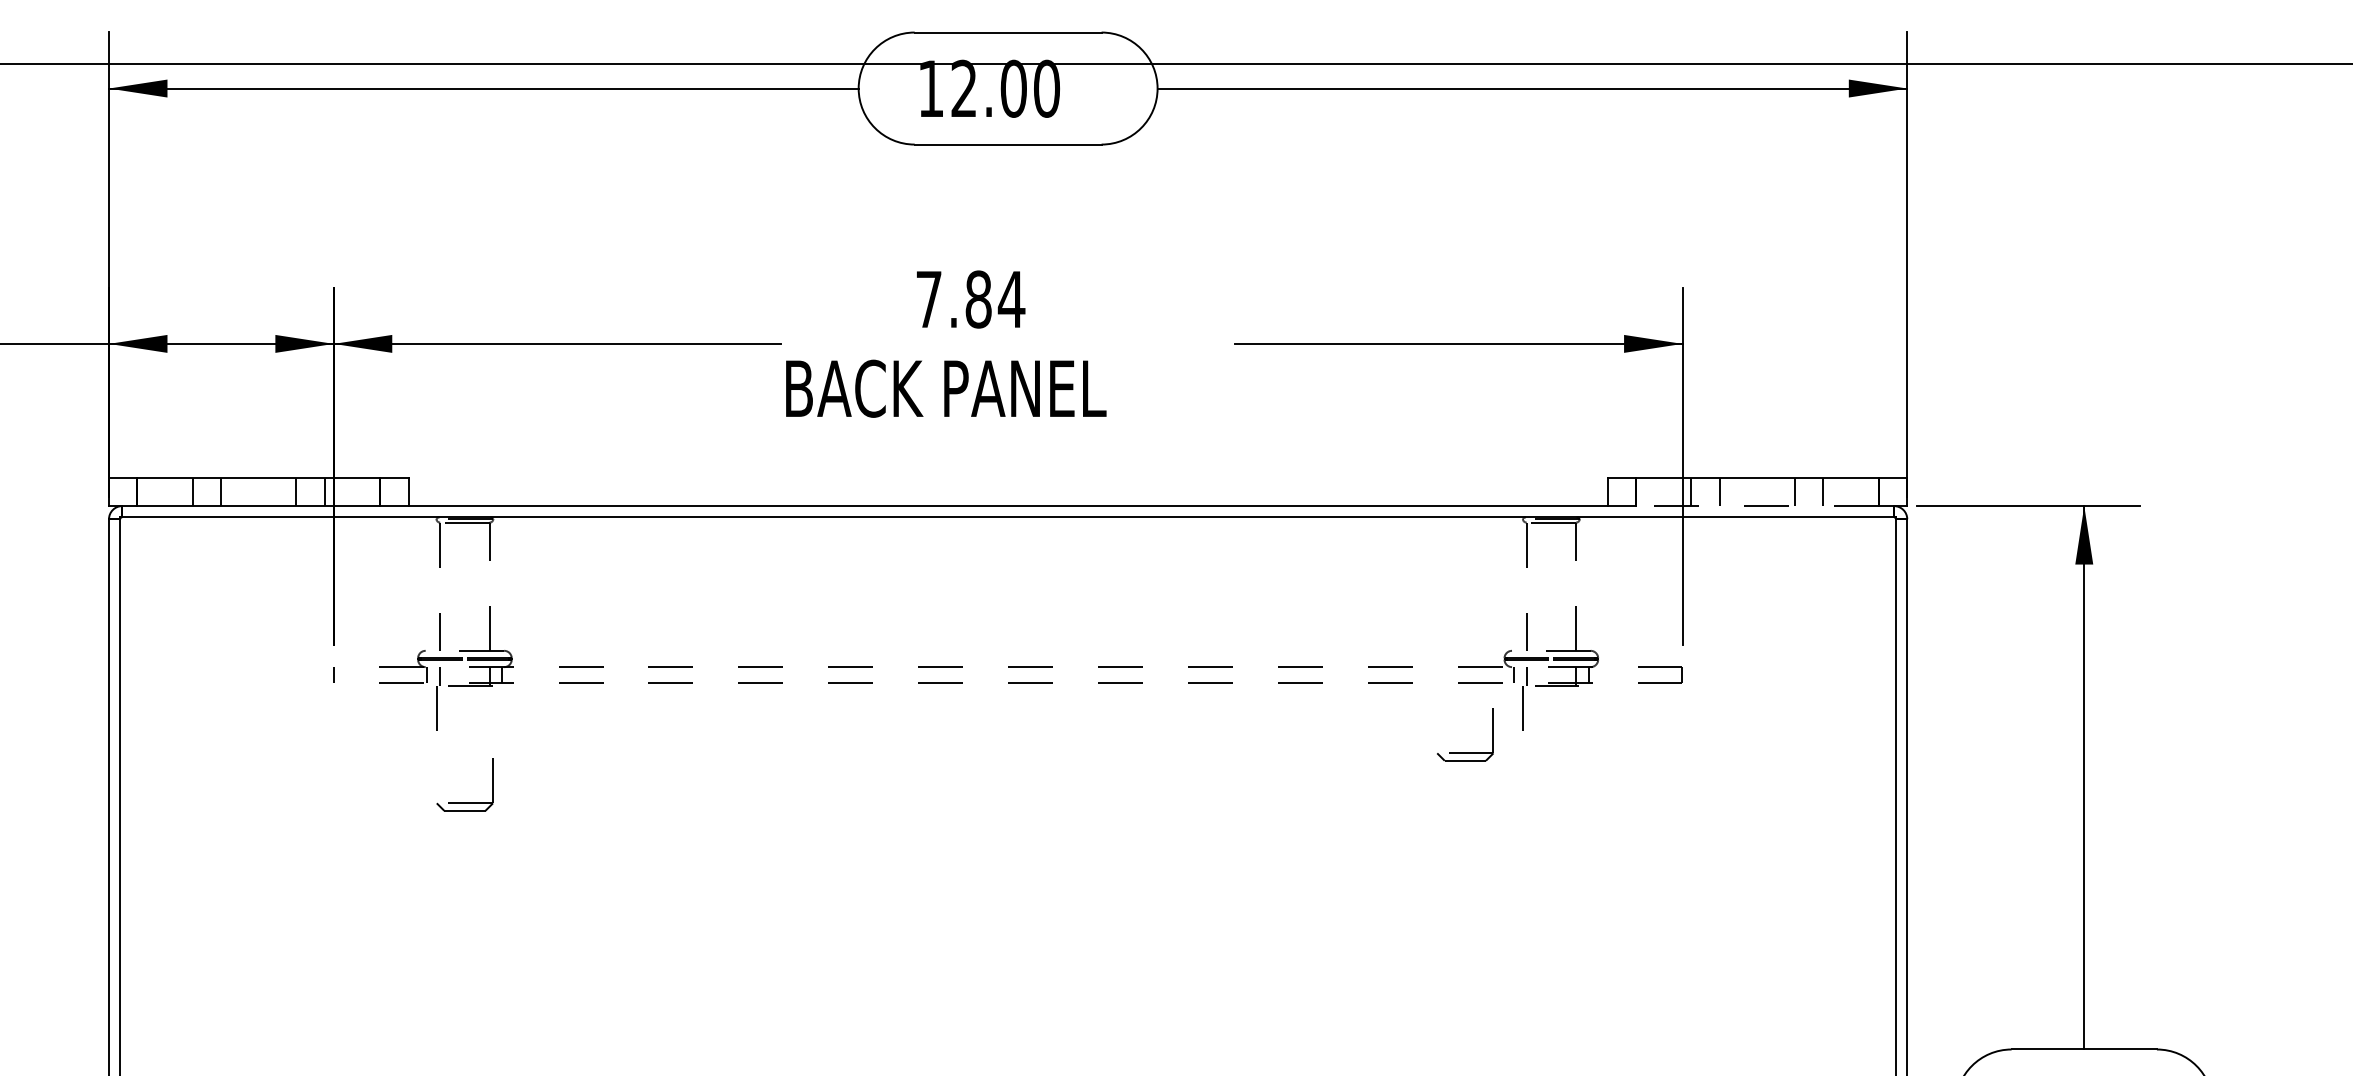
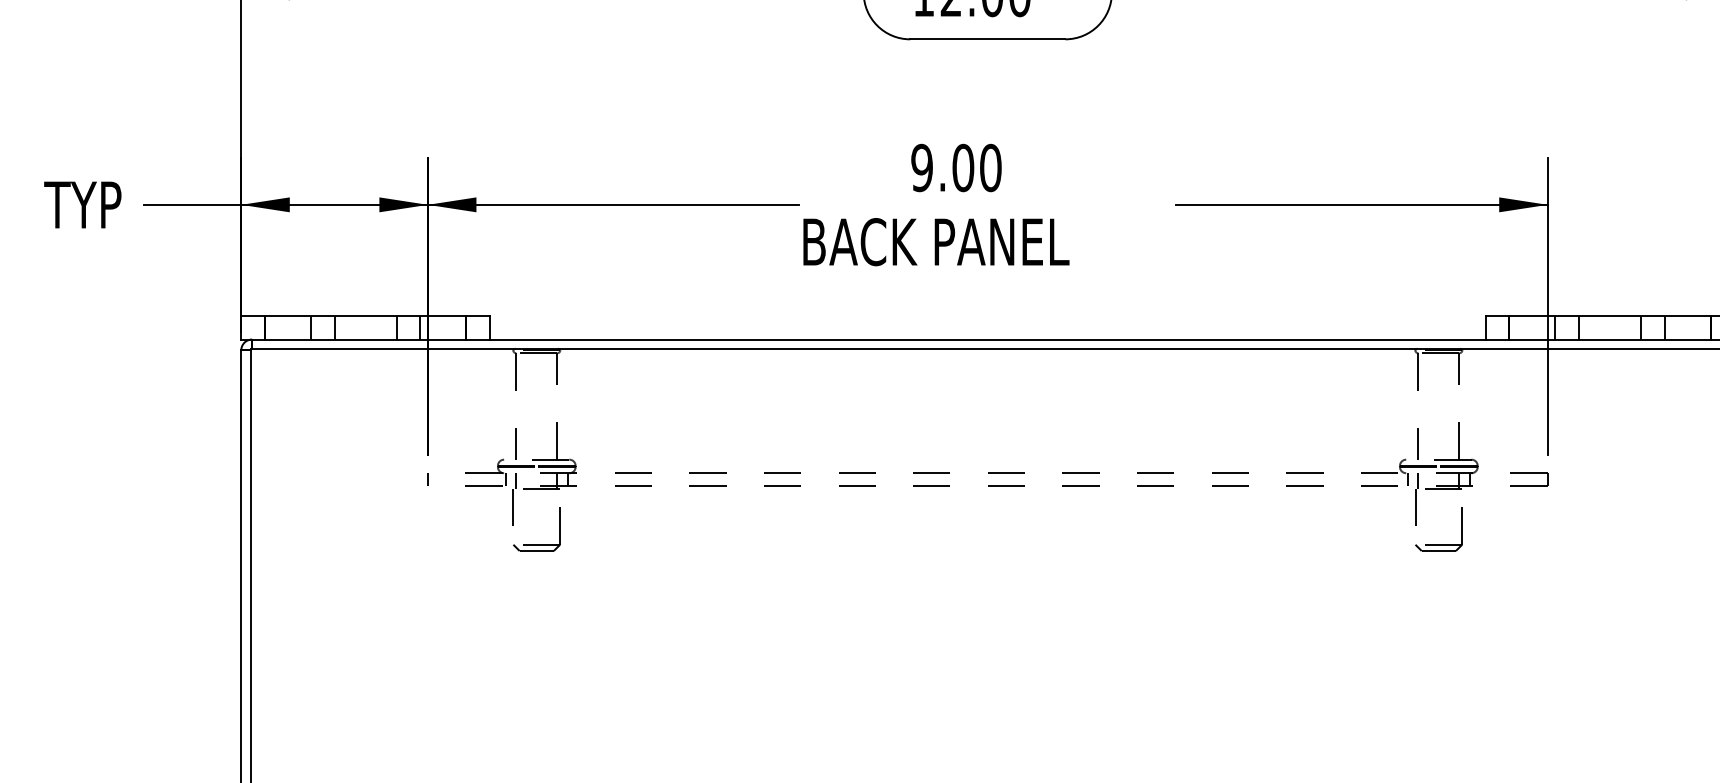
text: (970, 299) -> (956, 167), 7.84 -> 9.00
line: (1756, 506) -> (1609, 339), dashed -> solid
part: (1465, 752) -> (1438, 544), moved
part: (464, 802) -> (536, 544), moved

